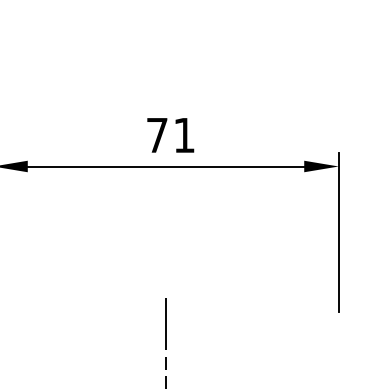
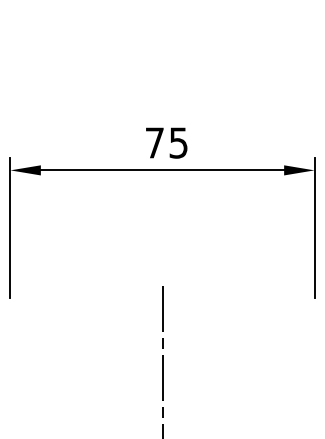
text: (184, 134) -> (178, 142), 71 -> 75

